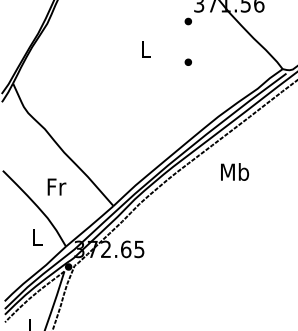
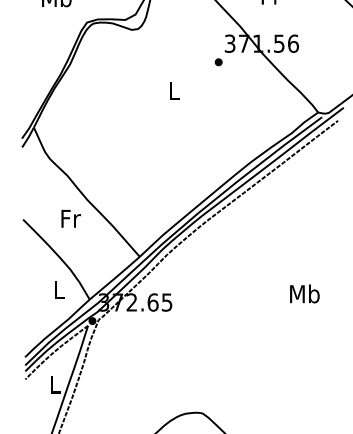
part: (188, 62) -> (218, 105), removed
text: (234, 171) -> (304, 293), moved
text: (56, 186) -> (70, 218), moved

